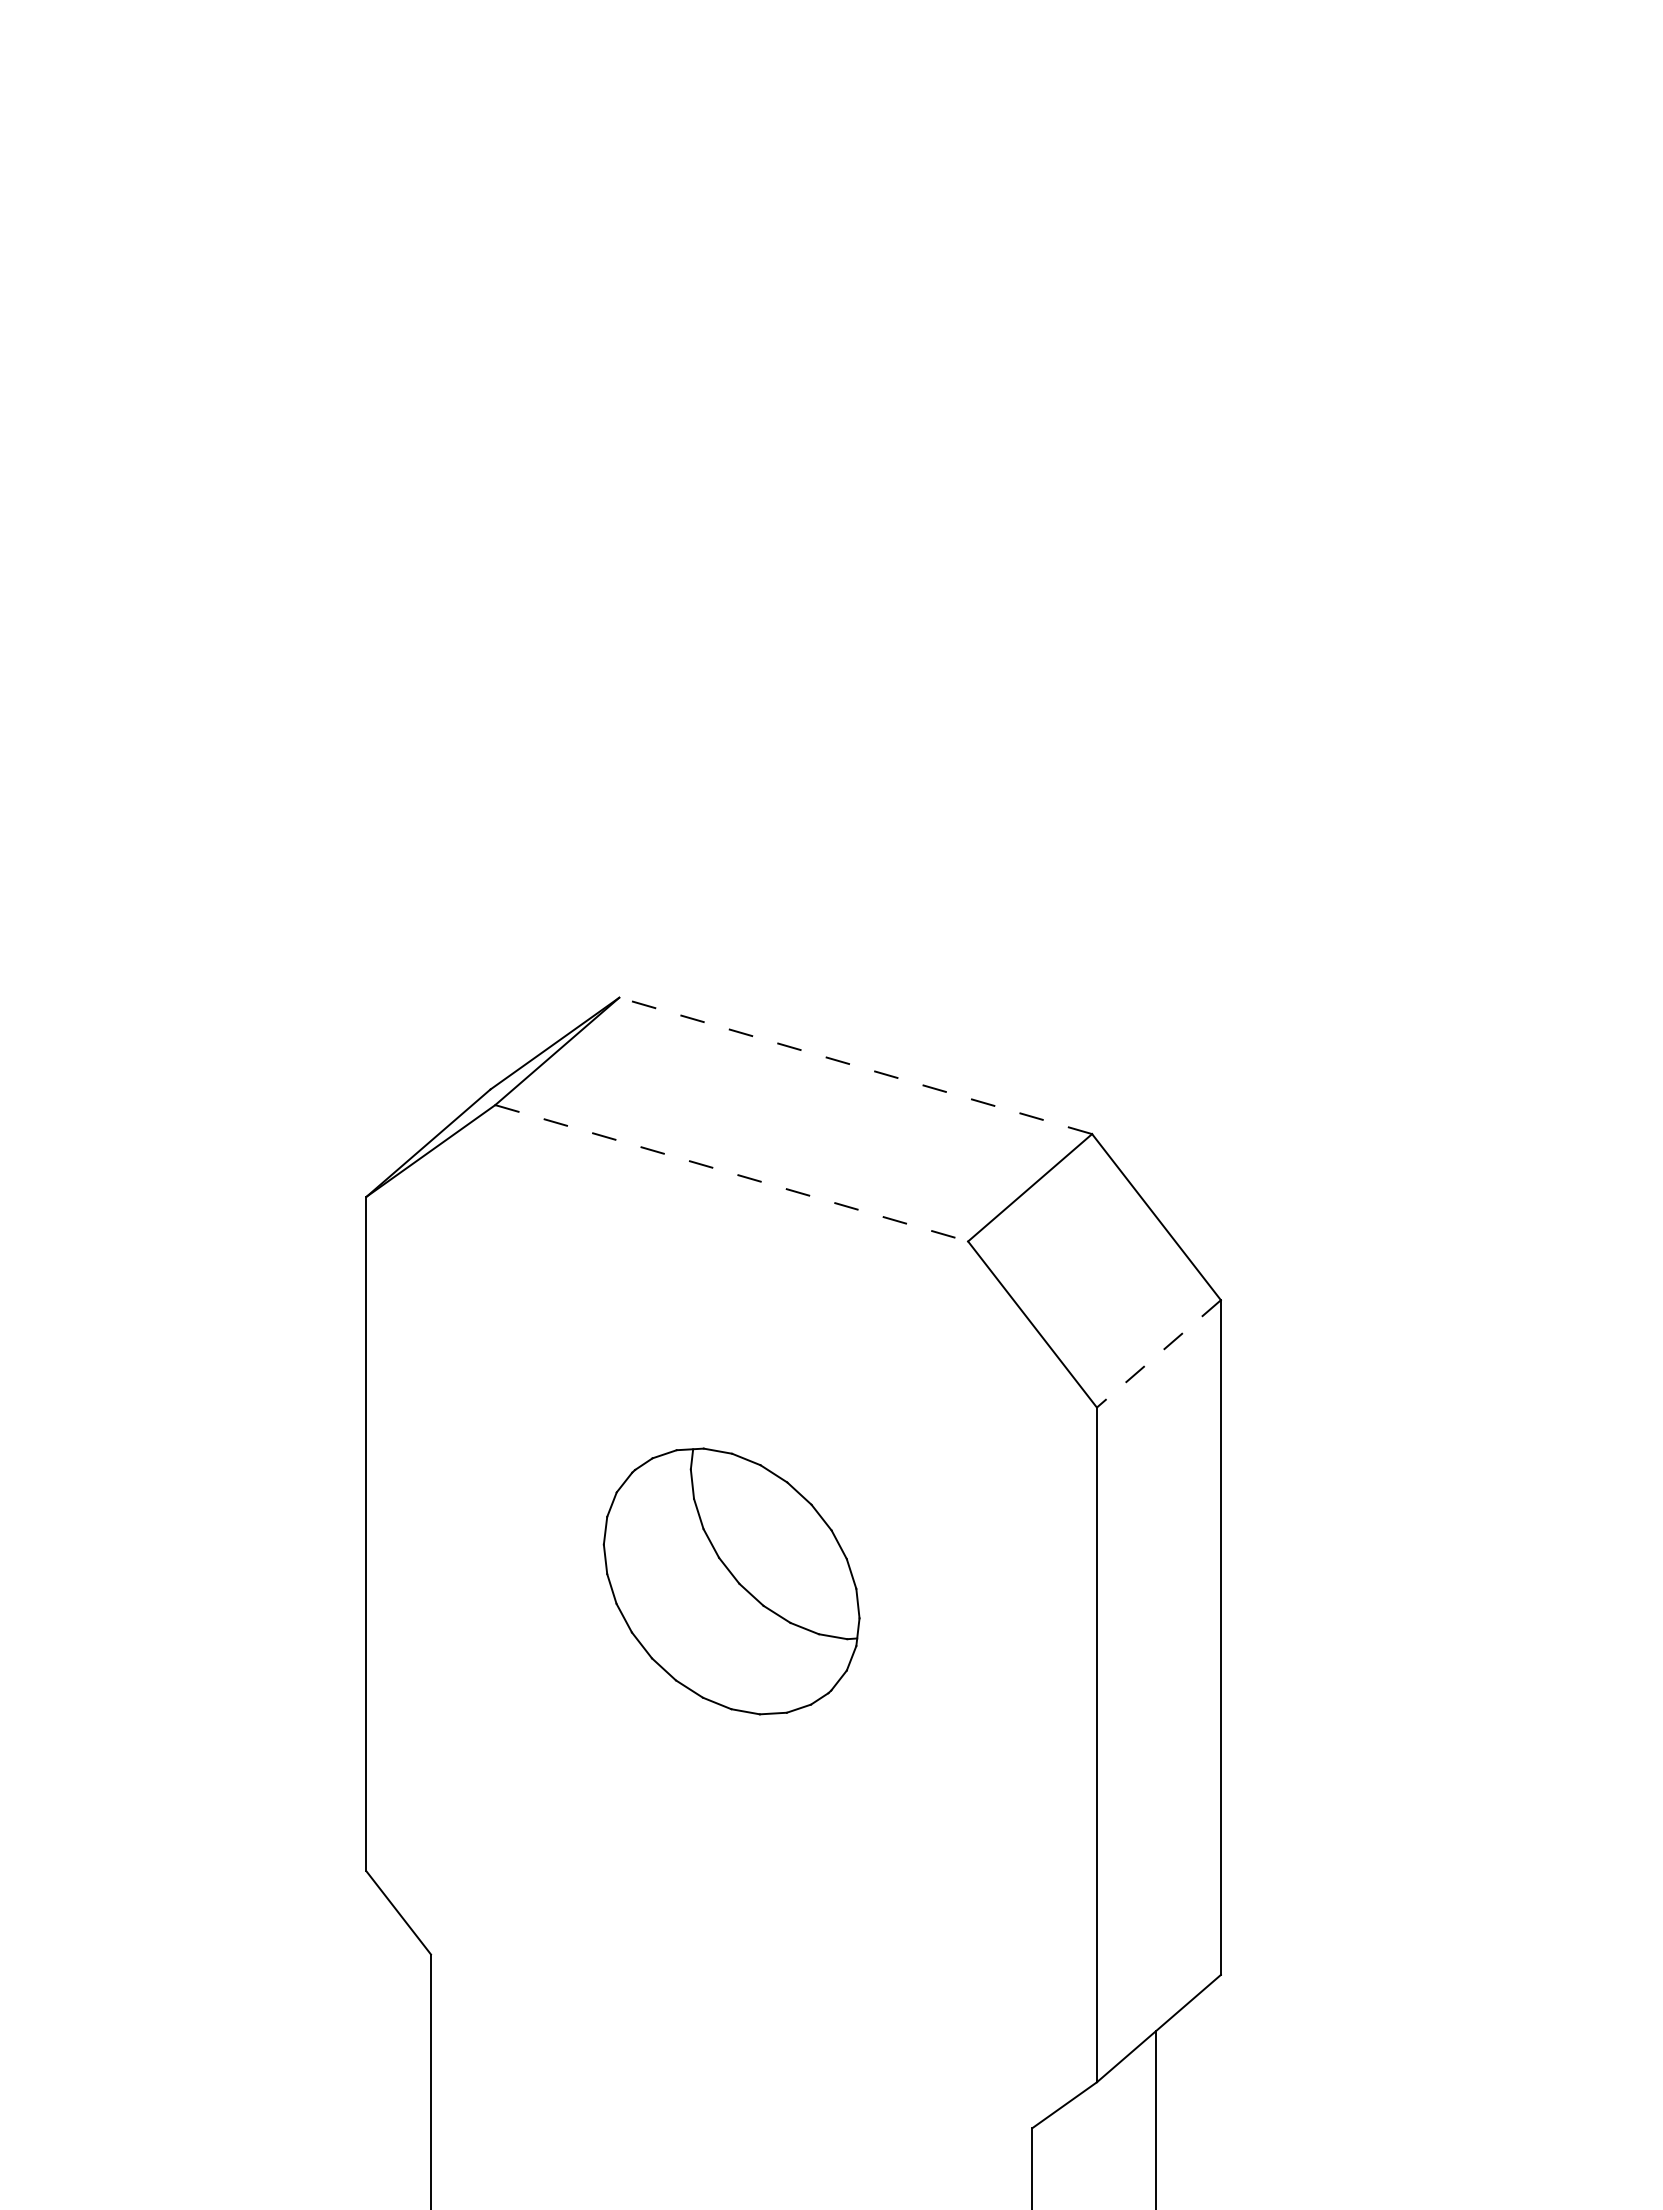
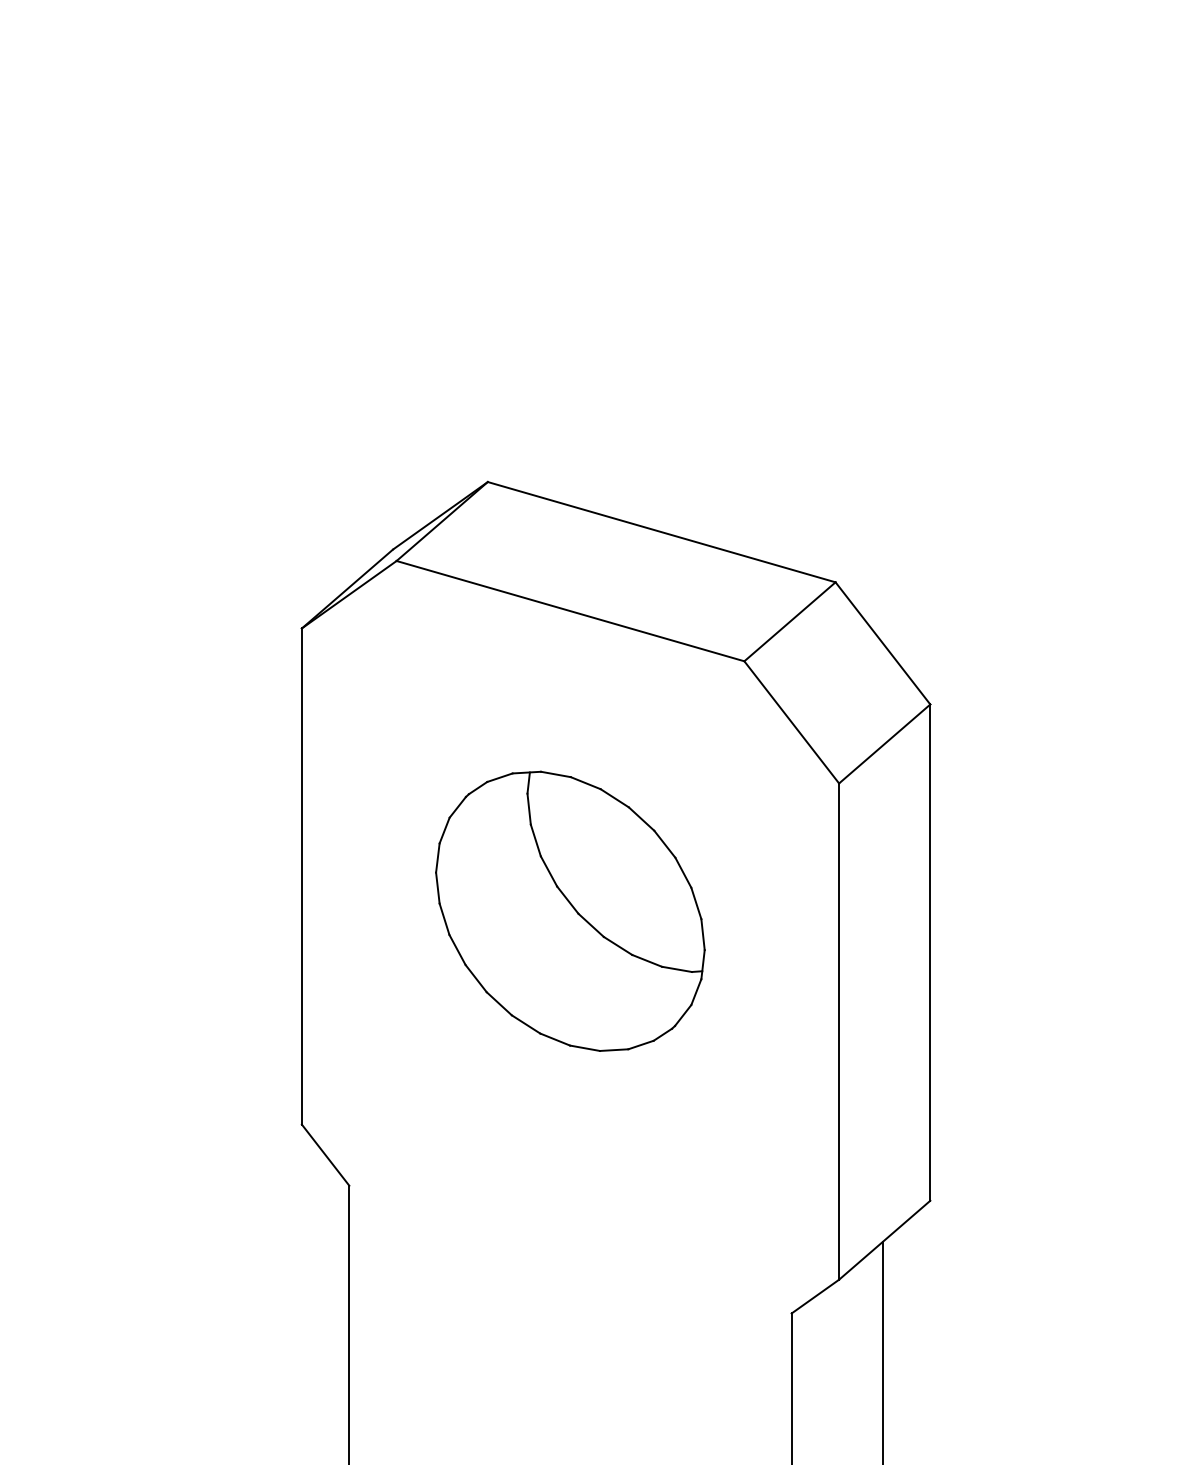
line: (855, 1065) -> (661, 531), dashed -> solid
line: (732, 1173) -> (571, 611), dashed -> solid
line: (1158, 1354) -> (884, 744), dashed -> solid
part: (731, 1581) -> (570, 911), size x1.43

